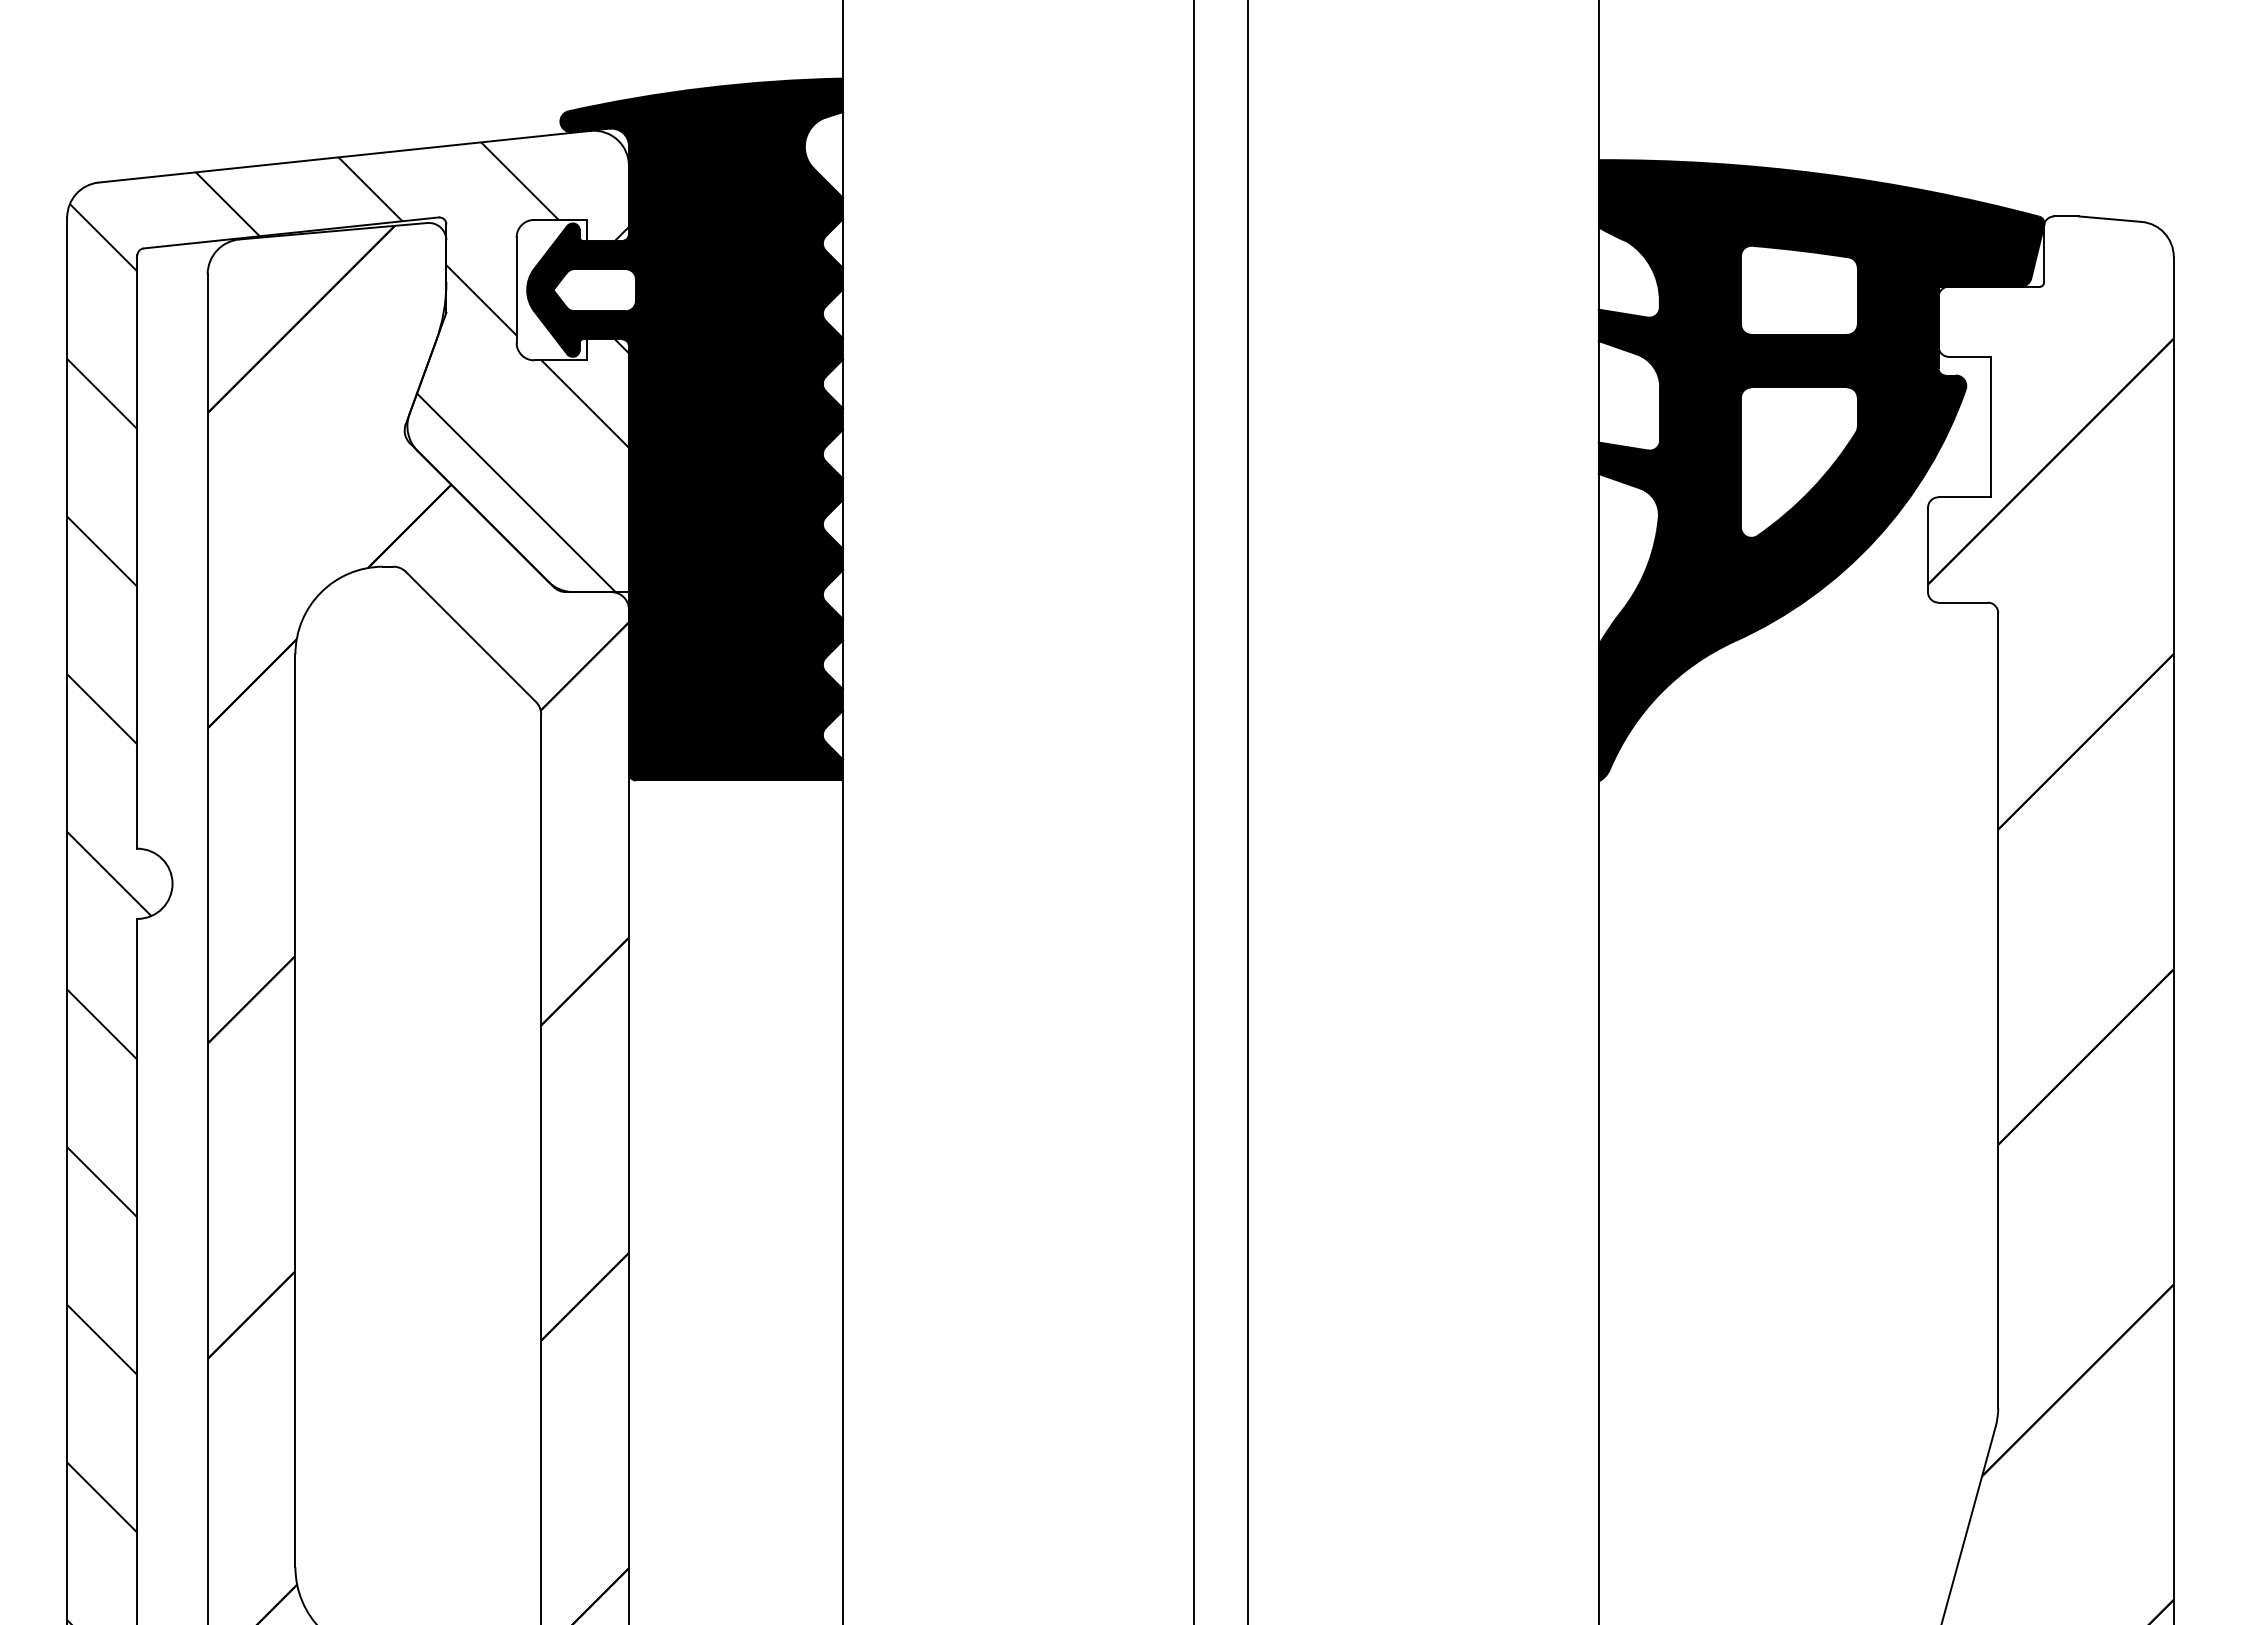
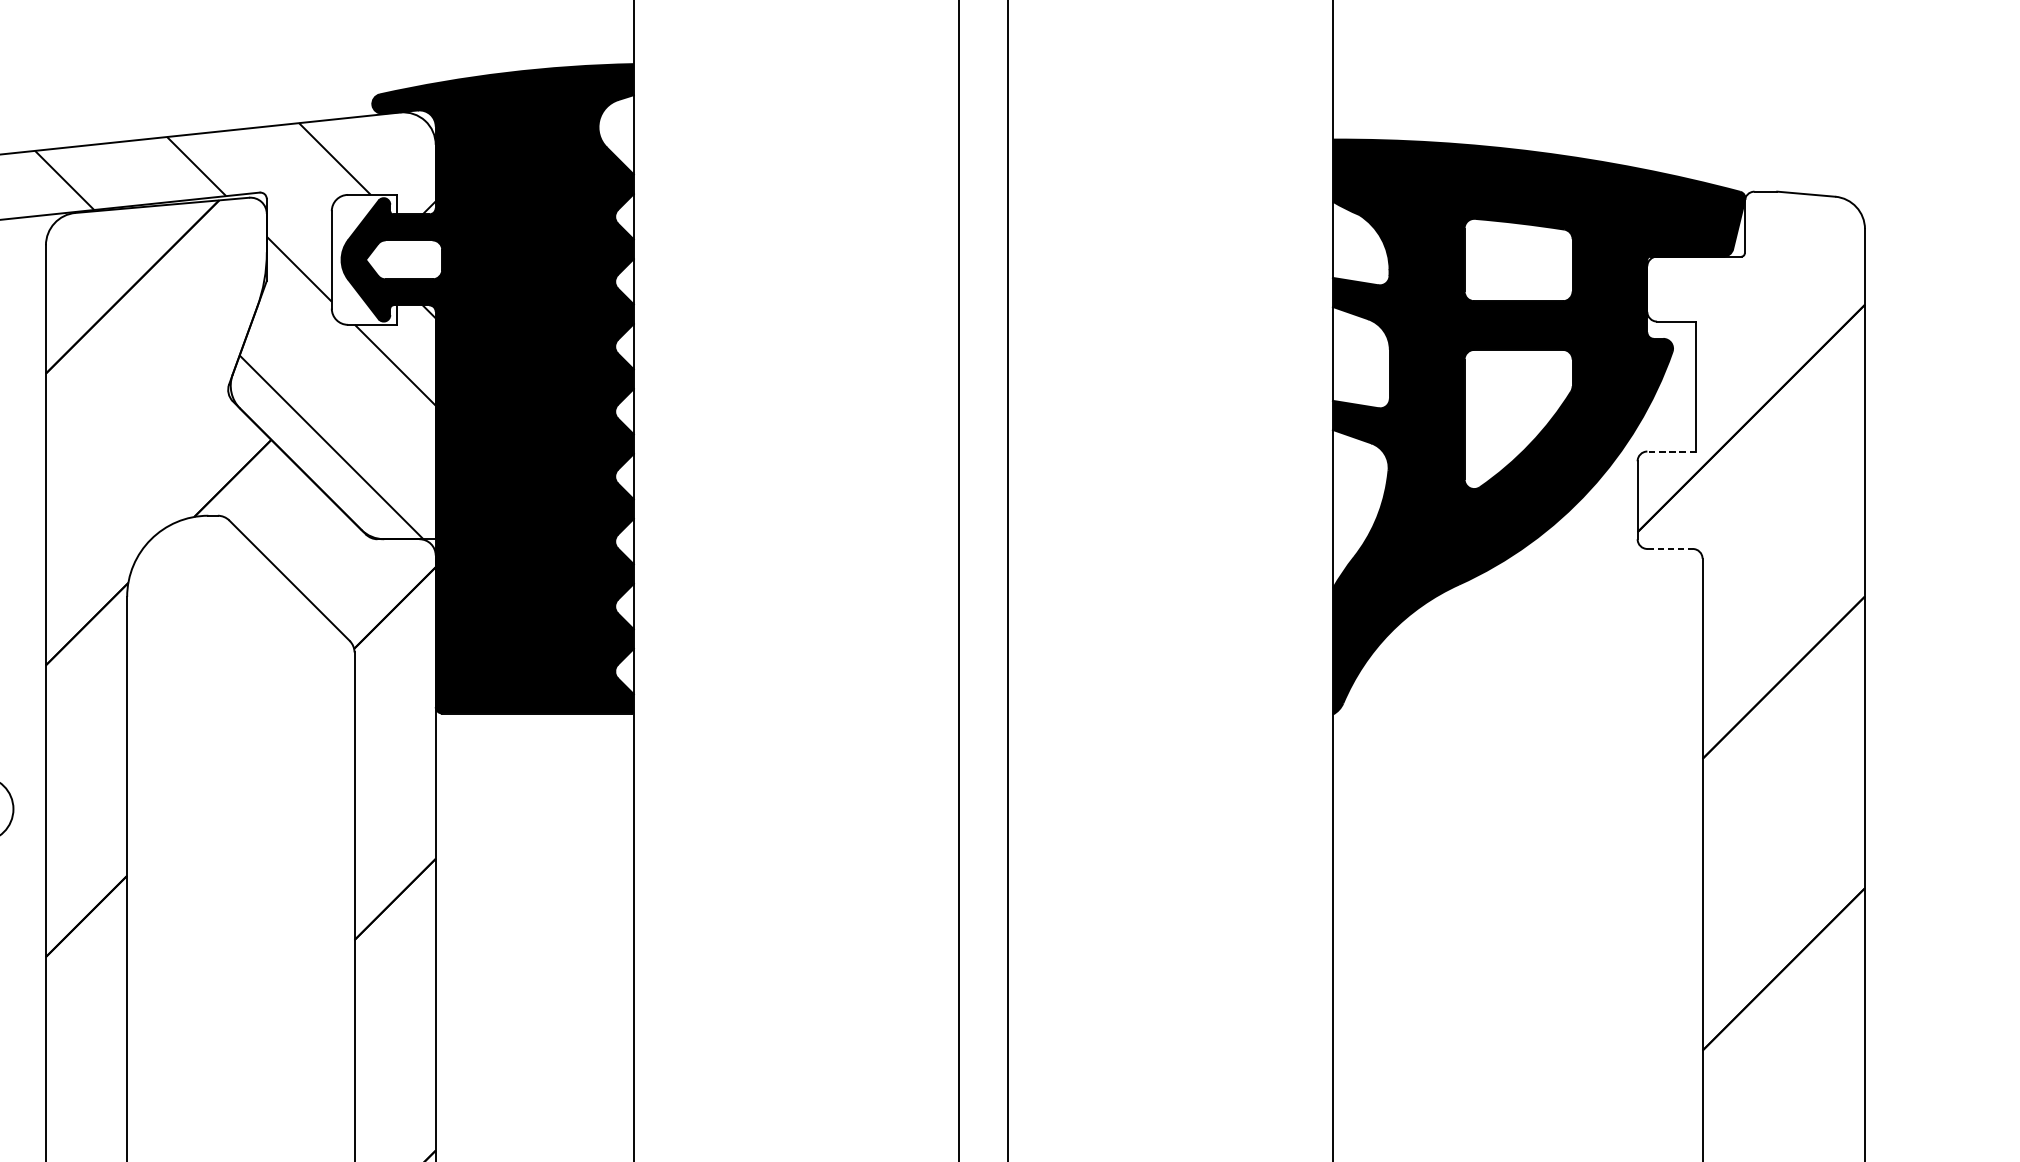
line: (1964, 497) -> (1671, 451), solid -> dashed
line: (1963, 602) -> (1670, 548), solid -> dashed

